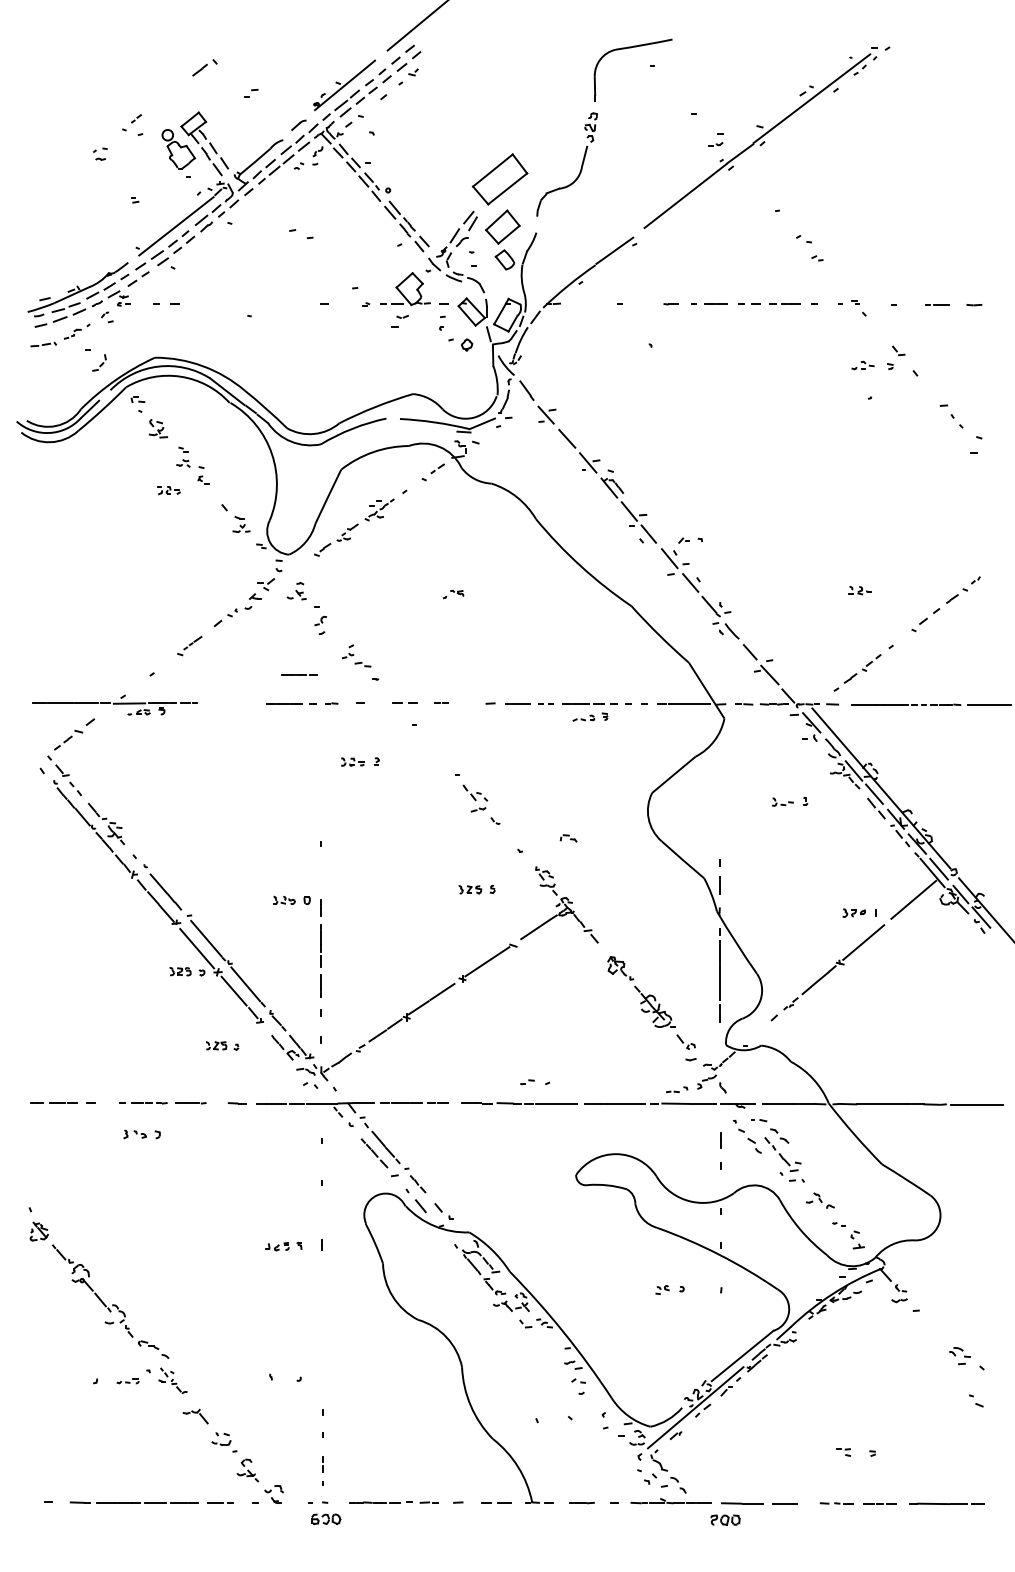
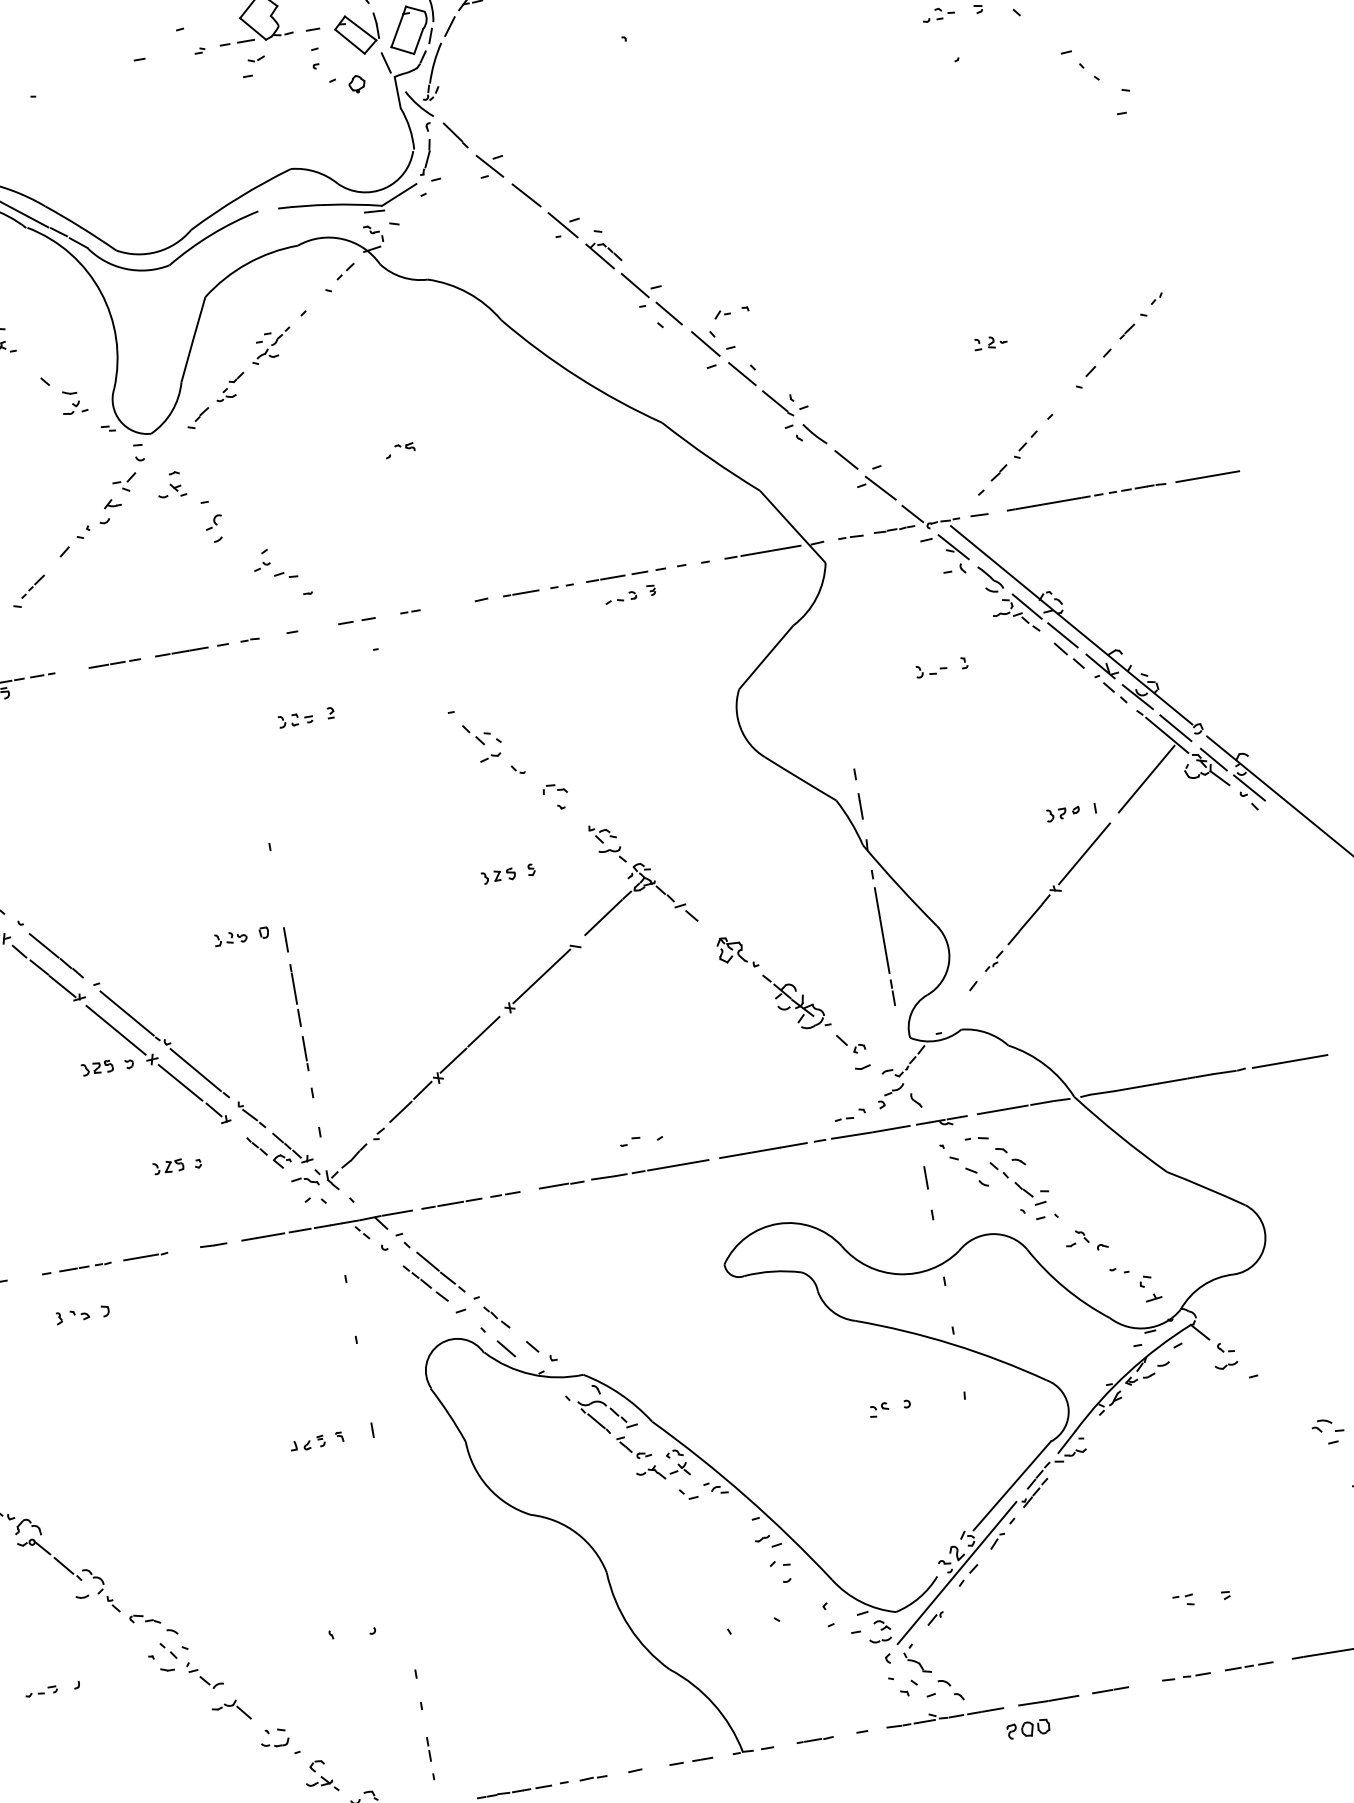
line: (299, 674) -> (114, 663), moved
part: (568, 838) -> (554, 789), moved
part: (172, 1380) -> (188, 1664), size x1.43
part: (127, 1381) -> (40, 1691), moved

